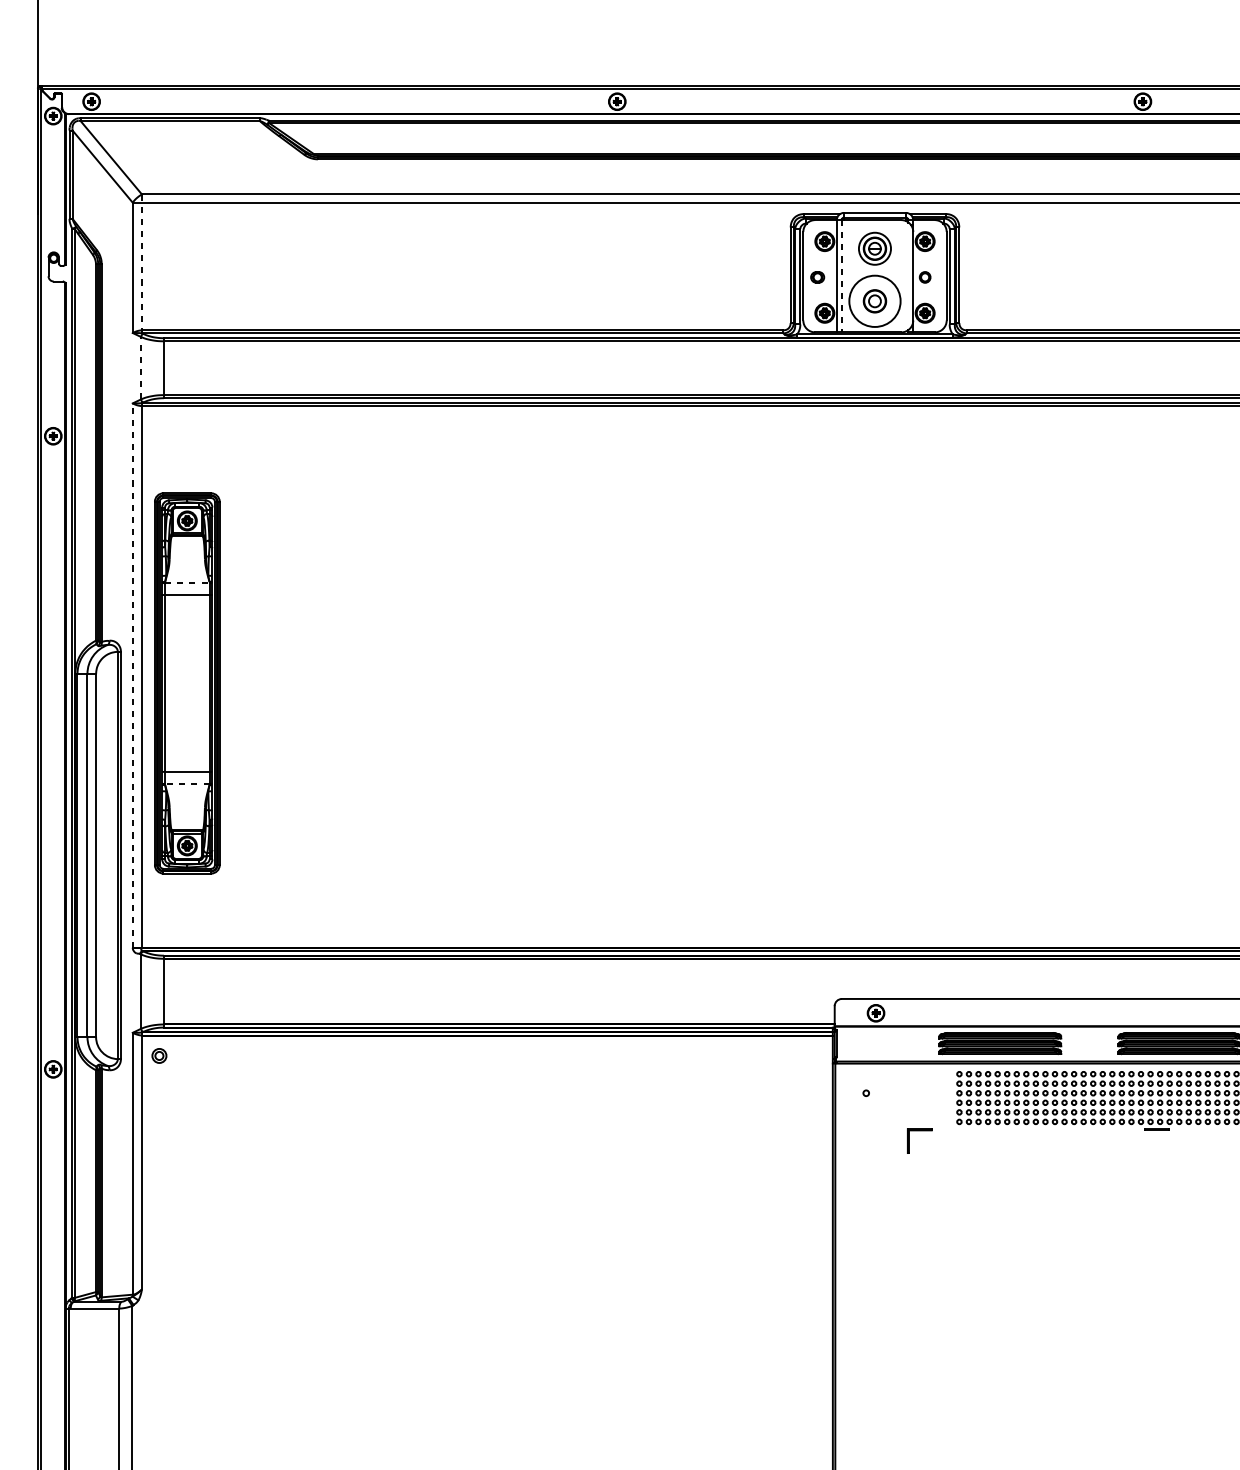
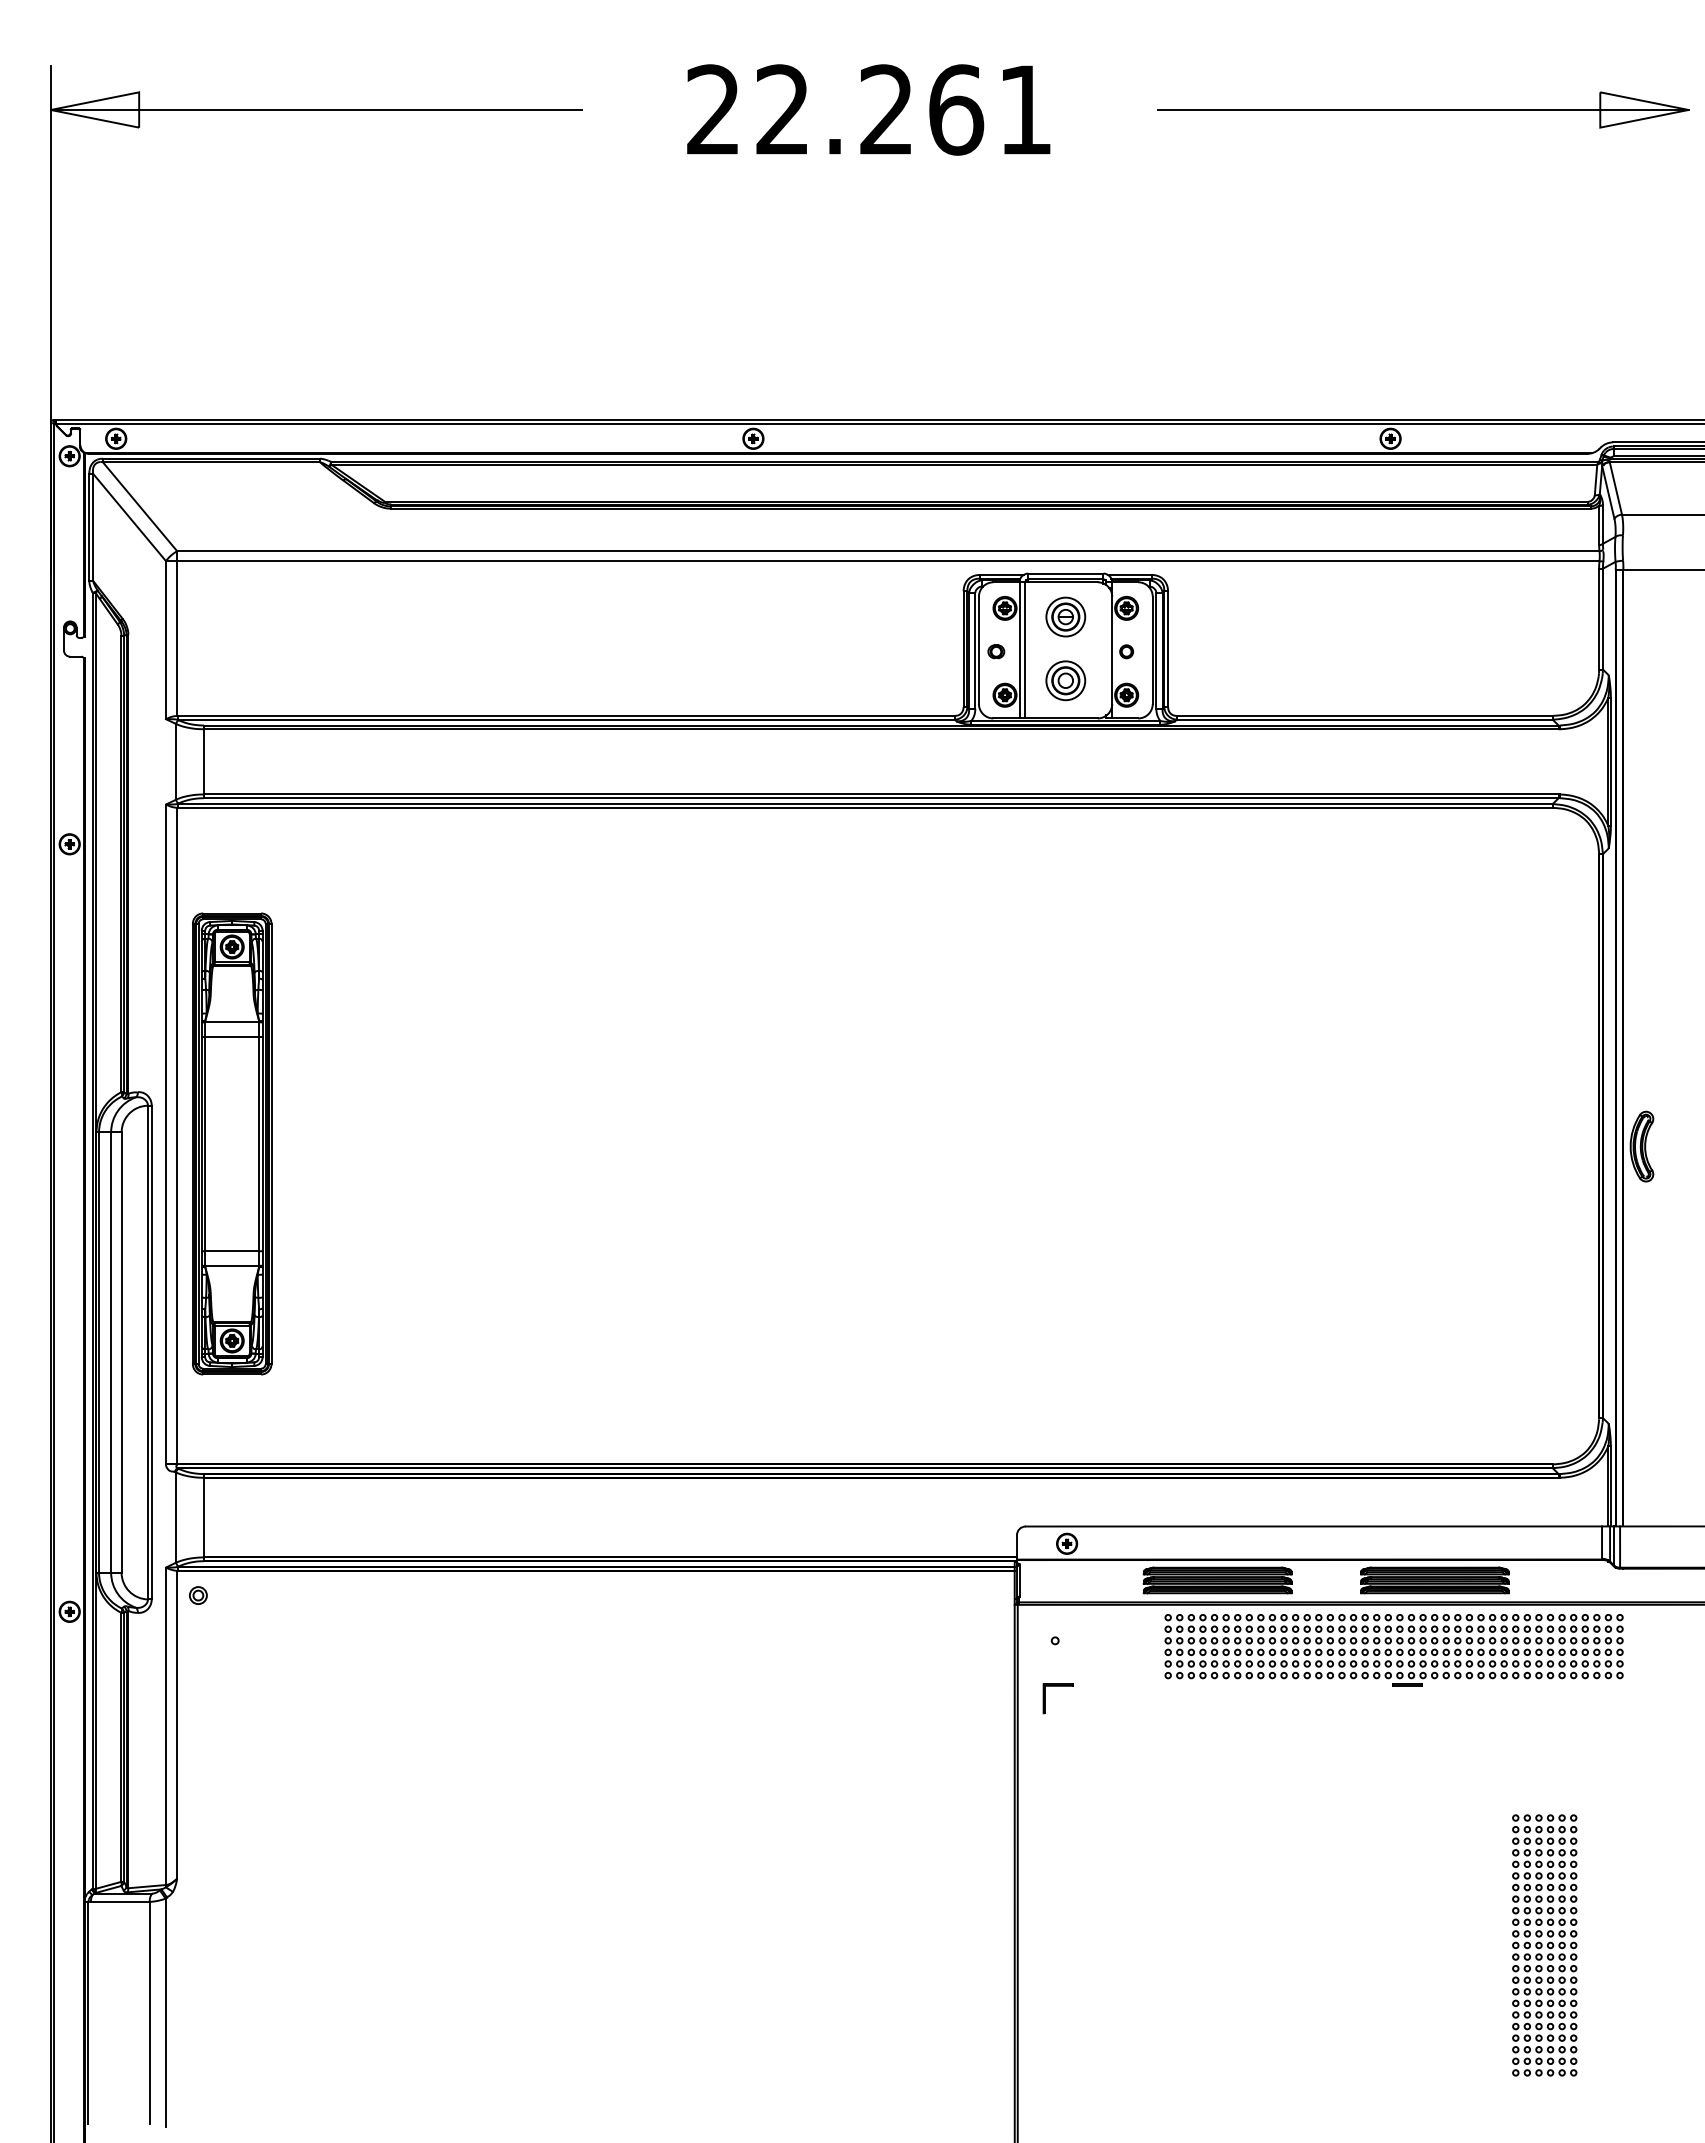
line: (142, 263) -> (177, 634), dashed -> solid
line: (841, 276) -> (1025, 650), dashed -> solid
circle: (874, 301) -> (1065, 680), size x0.62
line: (141, 367) -> (176, 761), dashed -> solid
line: (187, 583) -> (232, 1022), dashed -> solid
line: (133, 675) -> (166, 1134), dashed -> solid
line: (187, 783) -> (232, 1265), dashed -> solid
part: (919, 1130) -> (1057, 1686), moved

